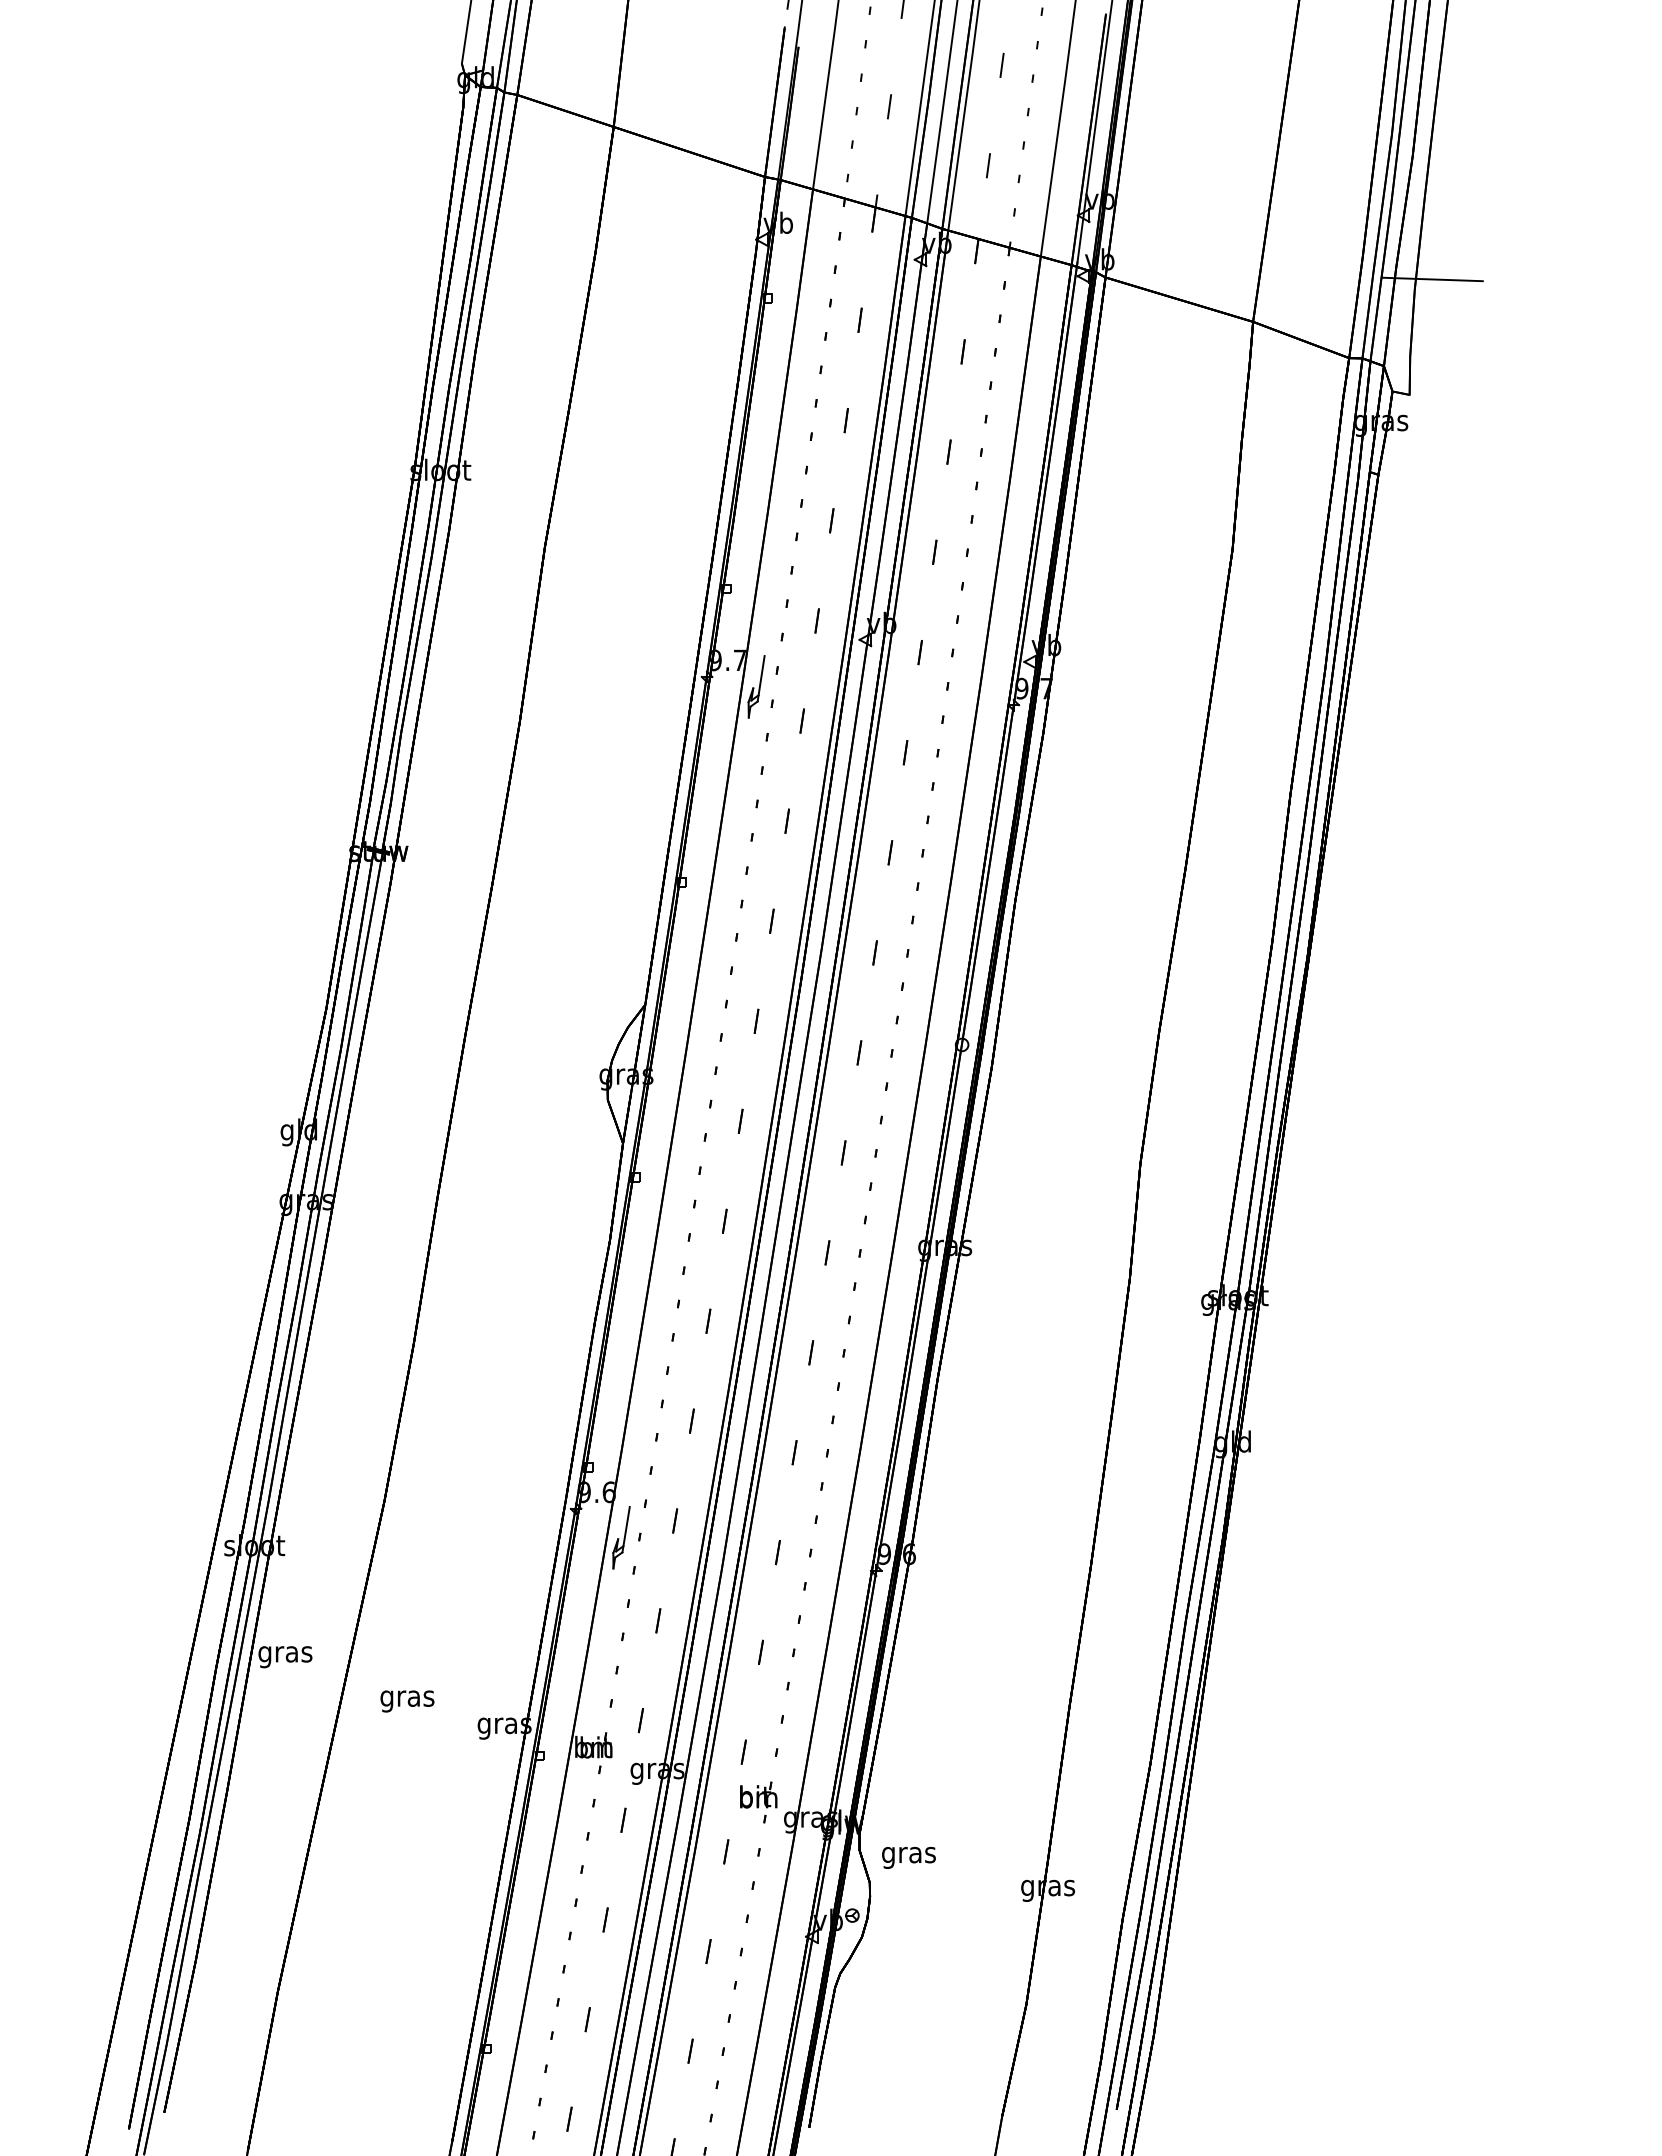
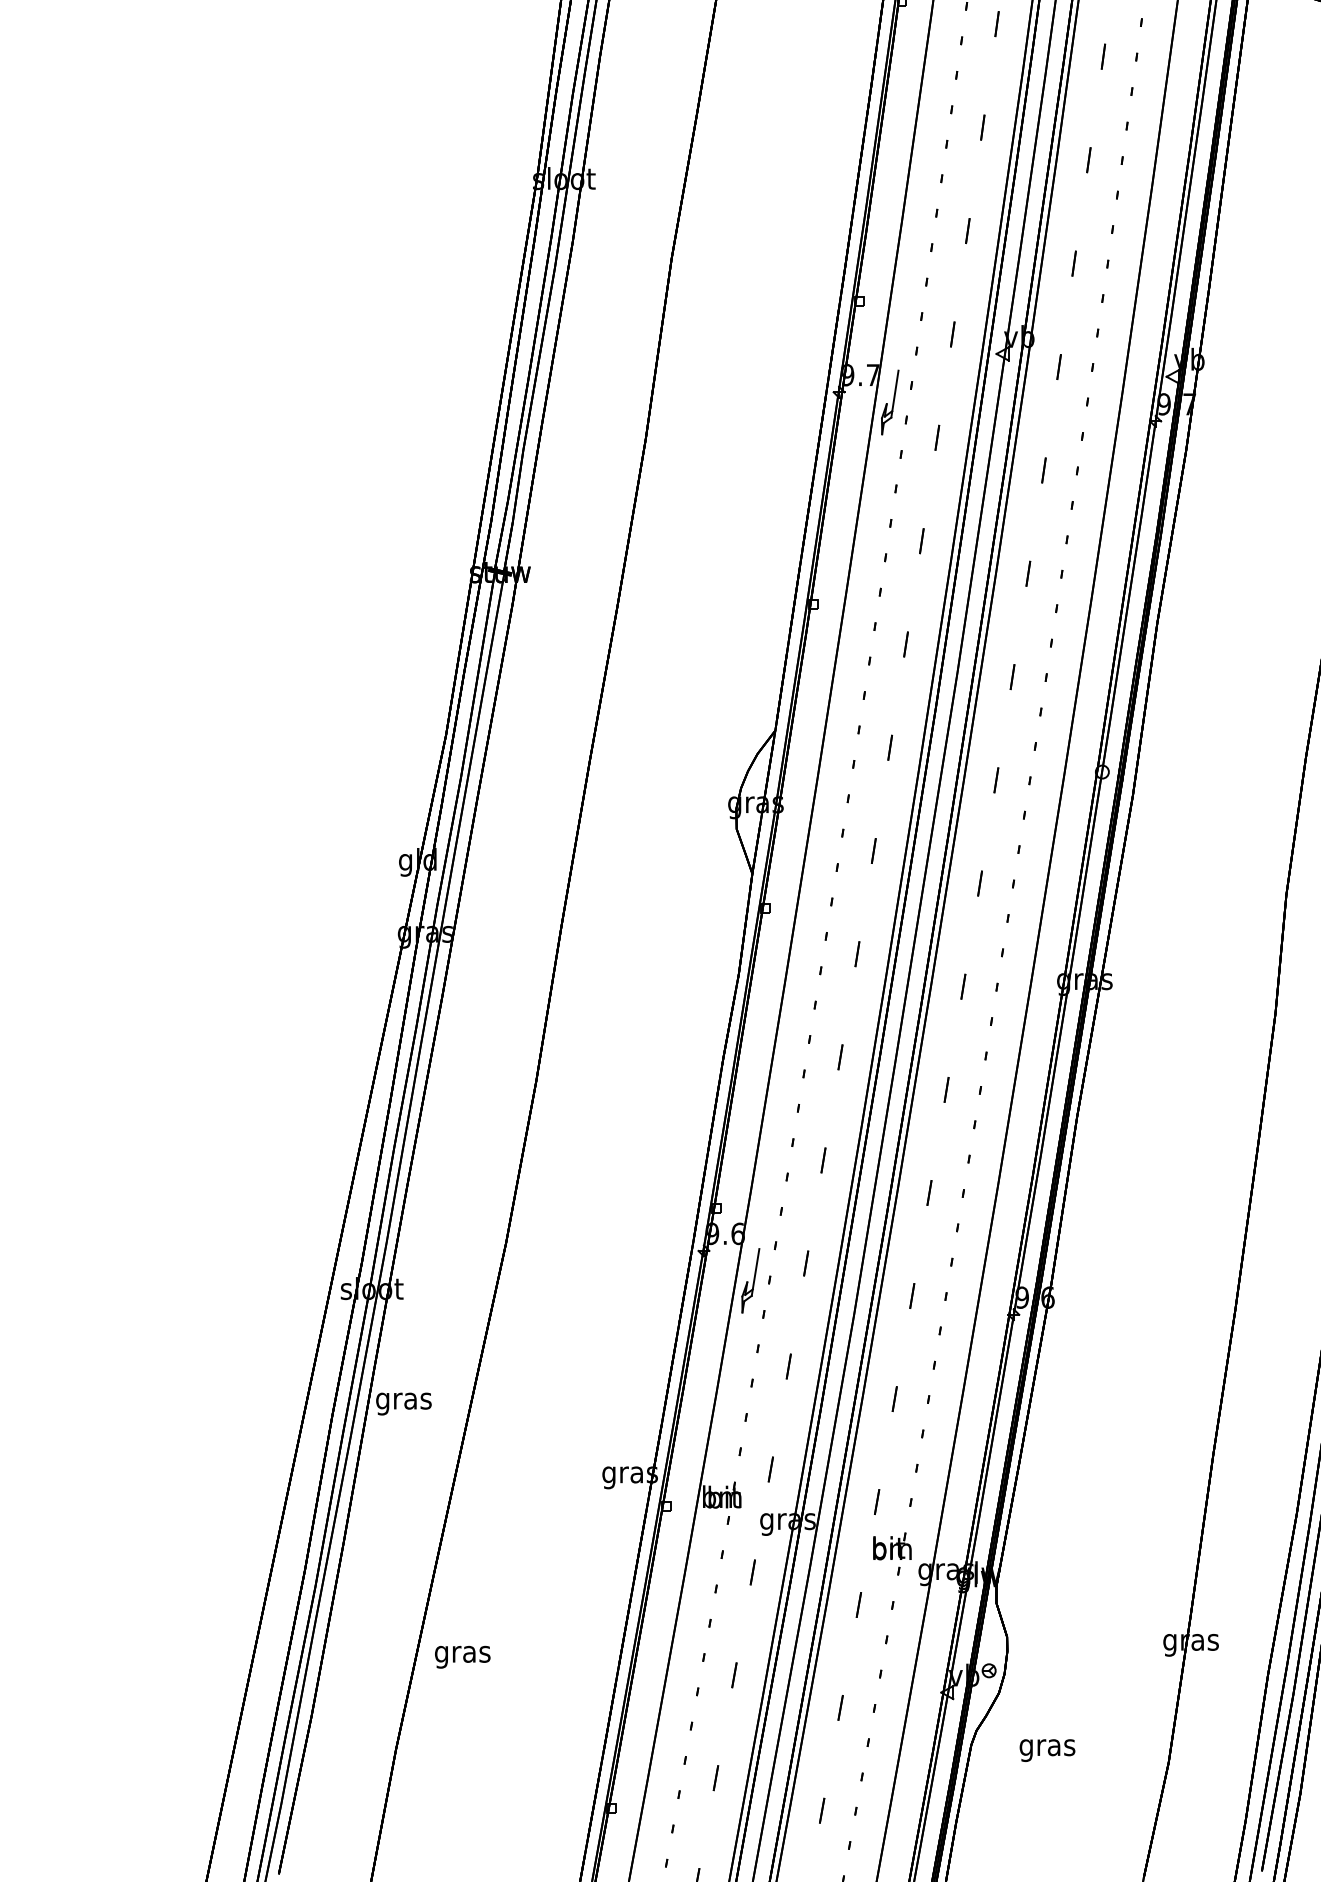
text: (407, 1701) -> (462, 1657), moved
text: (908, 1857) -> (1047, 1750), moved

